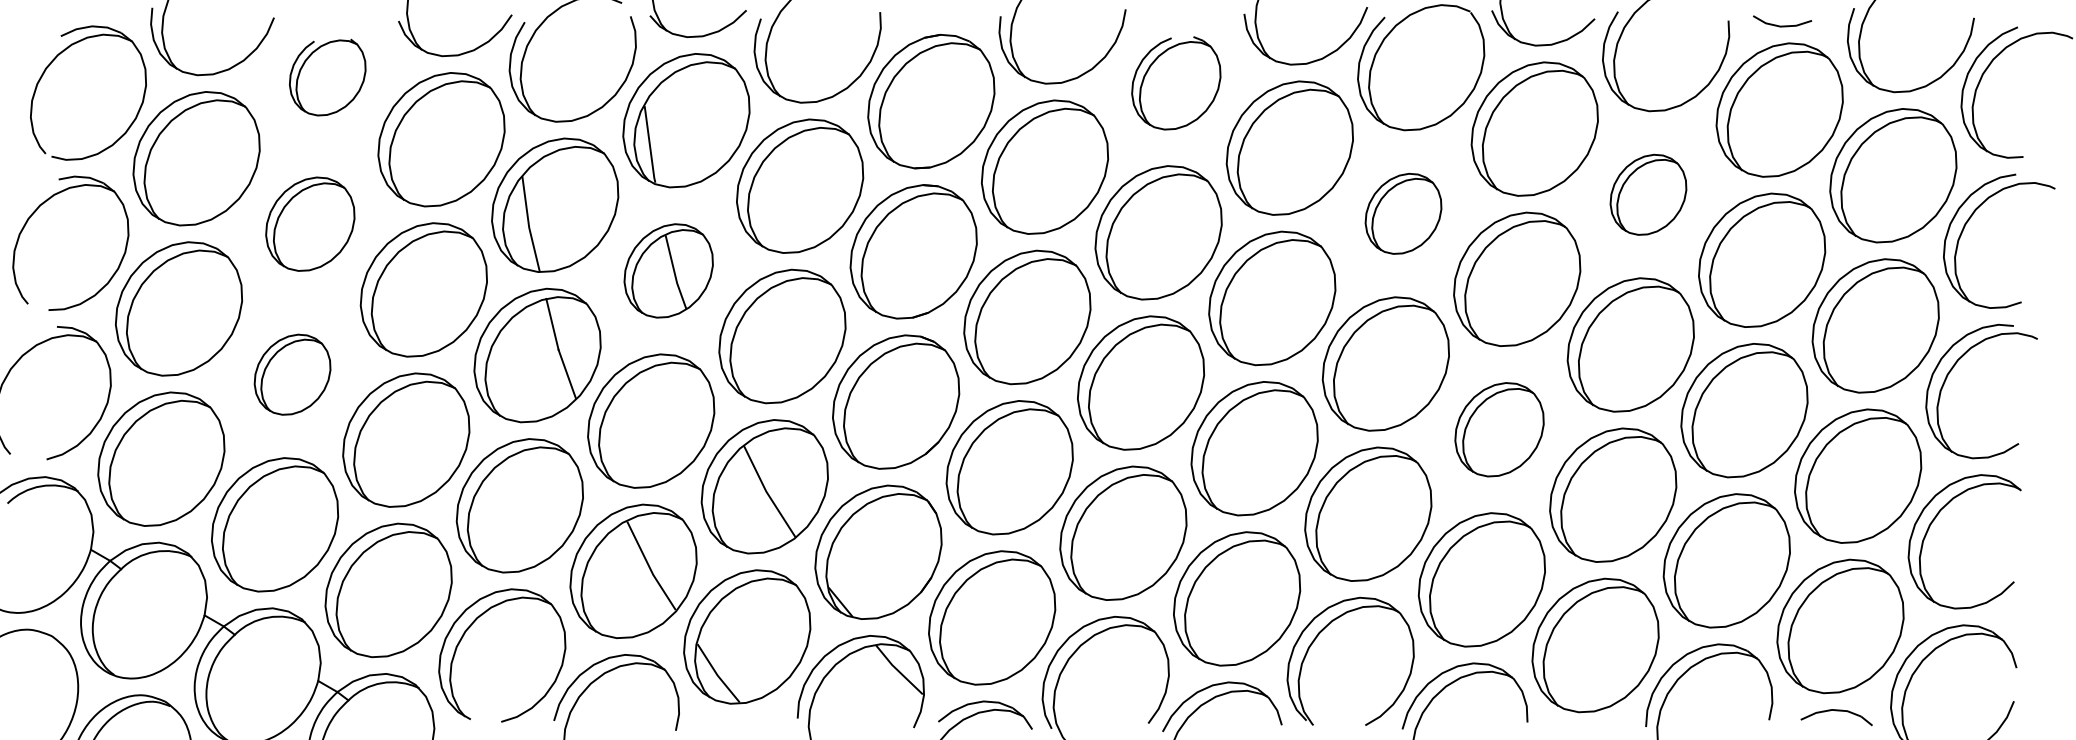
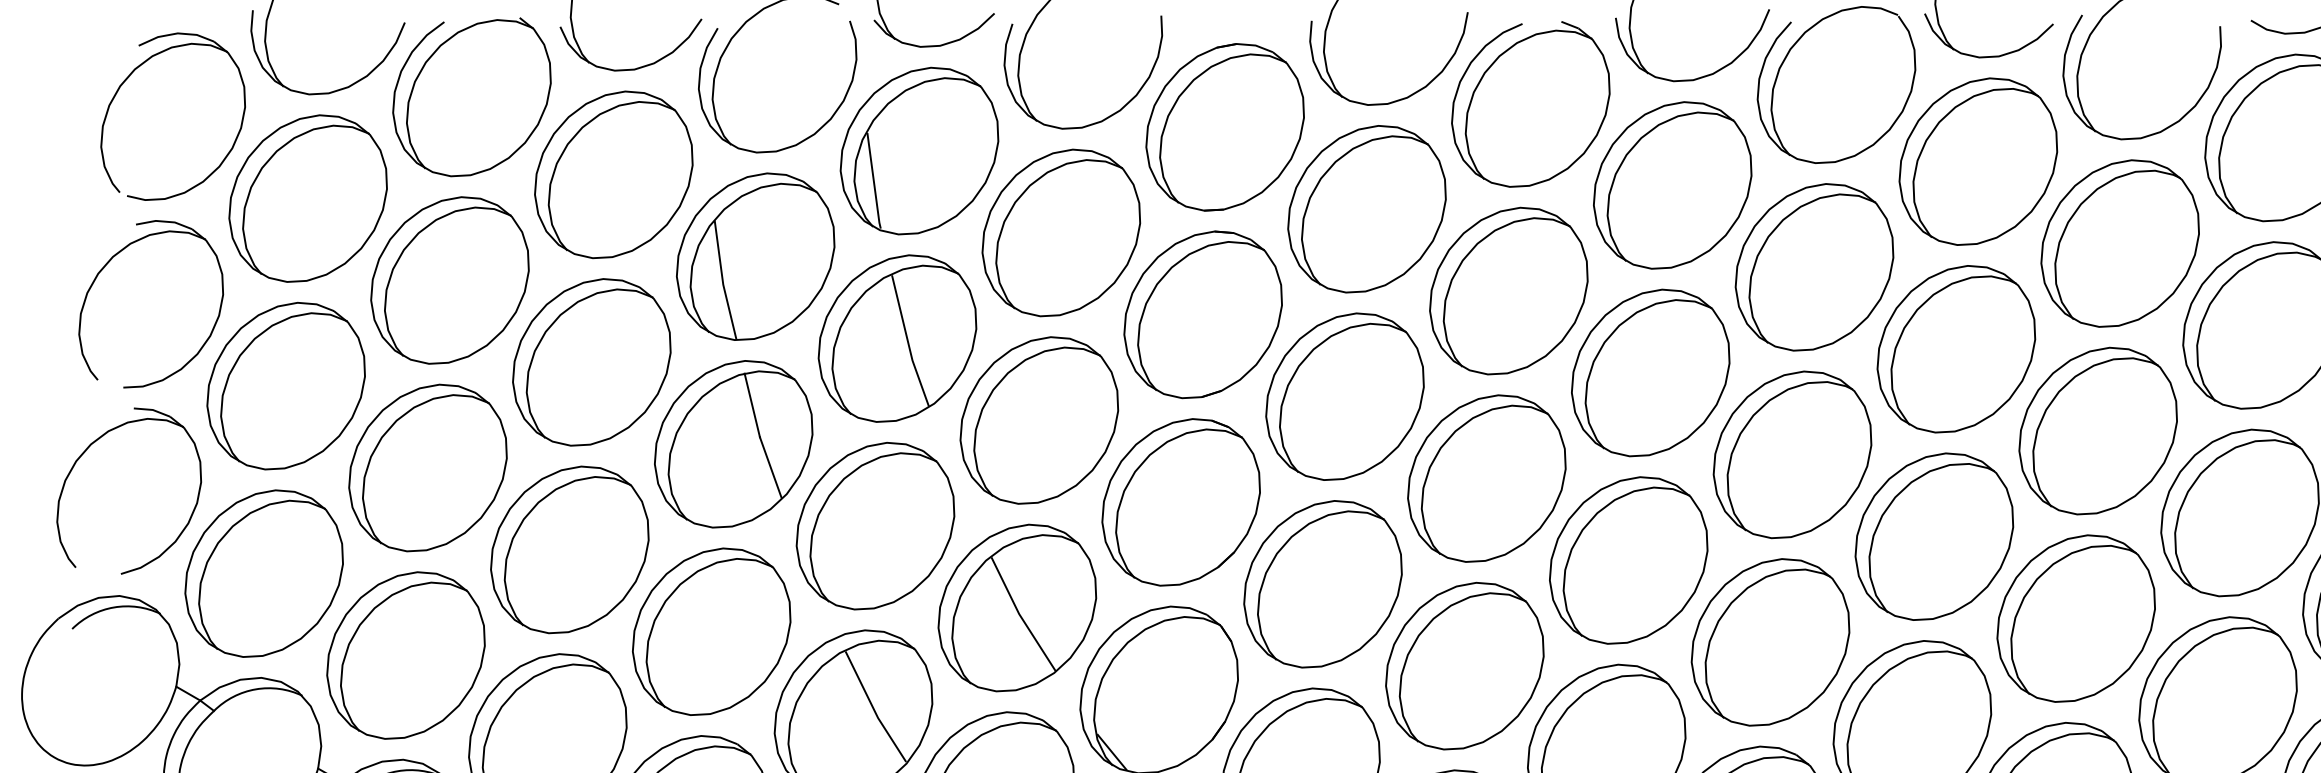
part: (327, 77) -> (471, 97), size x1.67
part: (1176, 83) -> (1531, 104), size x1.43
part: (1648, 194) -> (2120, 243), size x1.67
part: (1403, 213) -> (1814, 266), size x1.67
part: (310, 223) -> (450, 279), size x1.43
part: (668, 270) -> (897, 338), size x1.43
part: (292, 374) -> (427, 467), size x1.67
part: (1499, 429) -> (1934, 536), size x1.43

